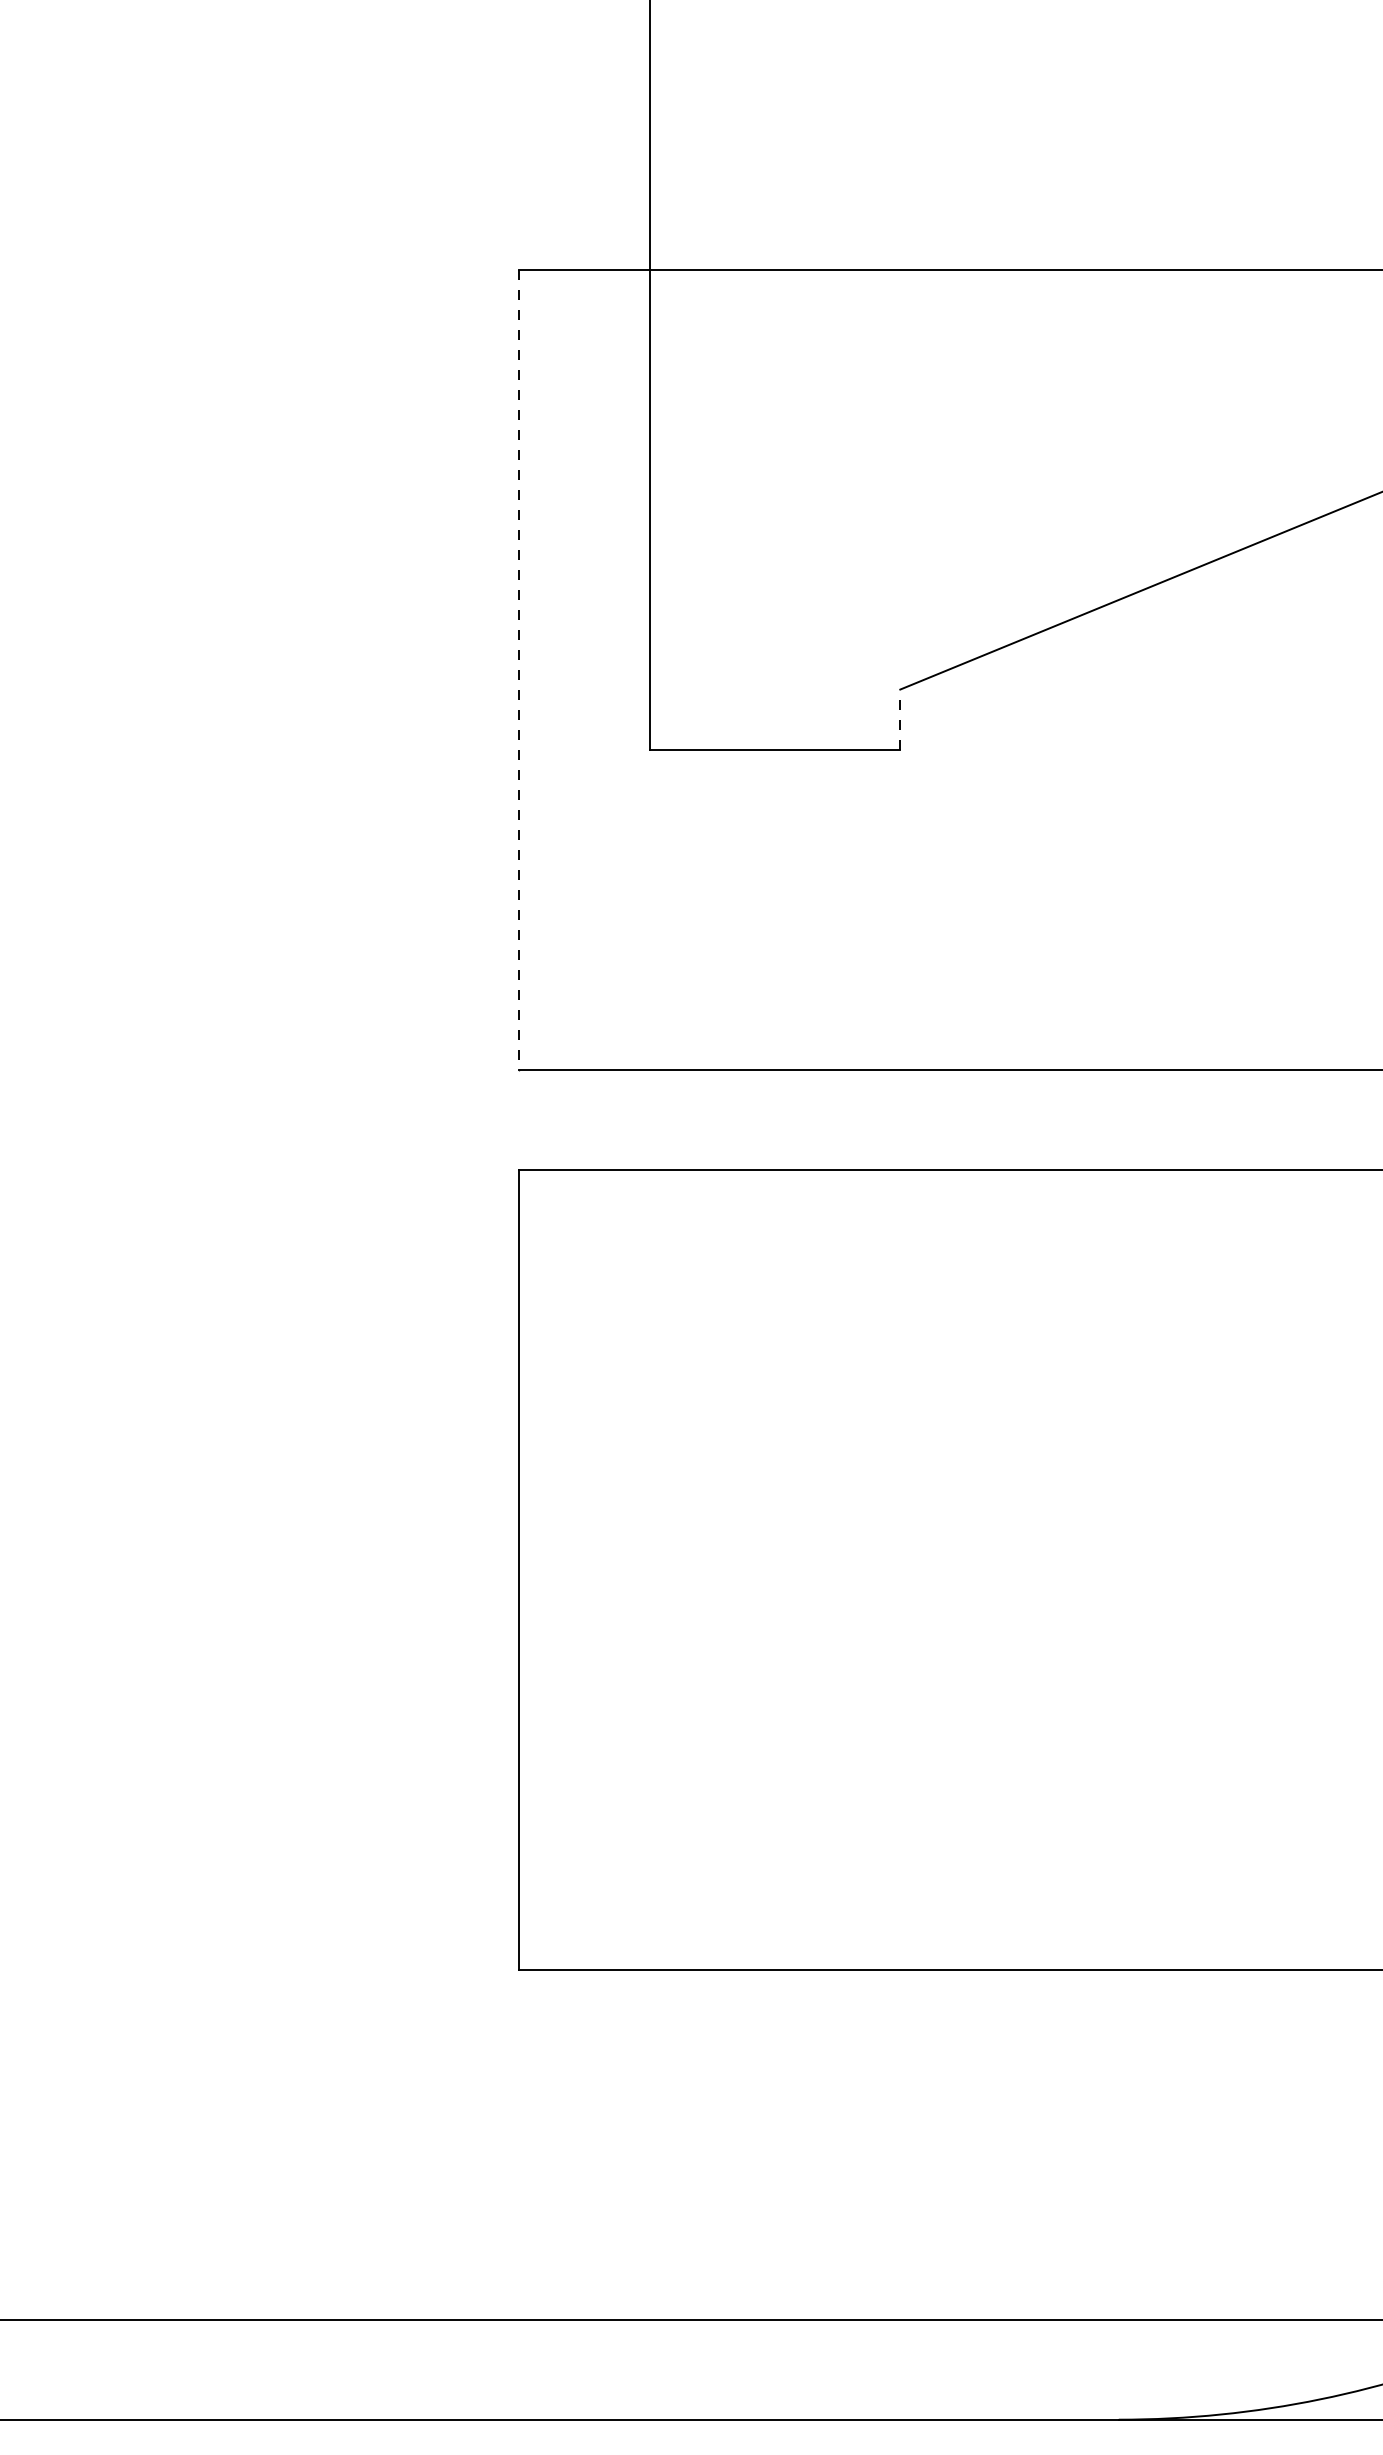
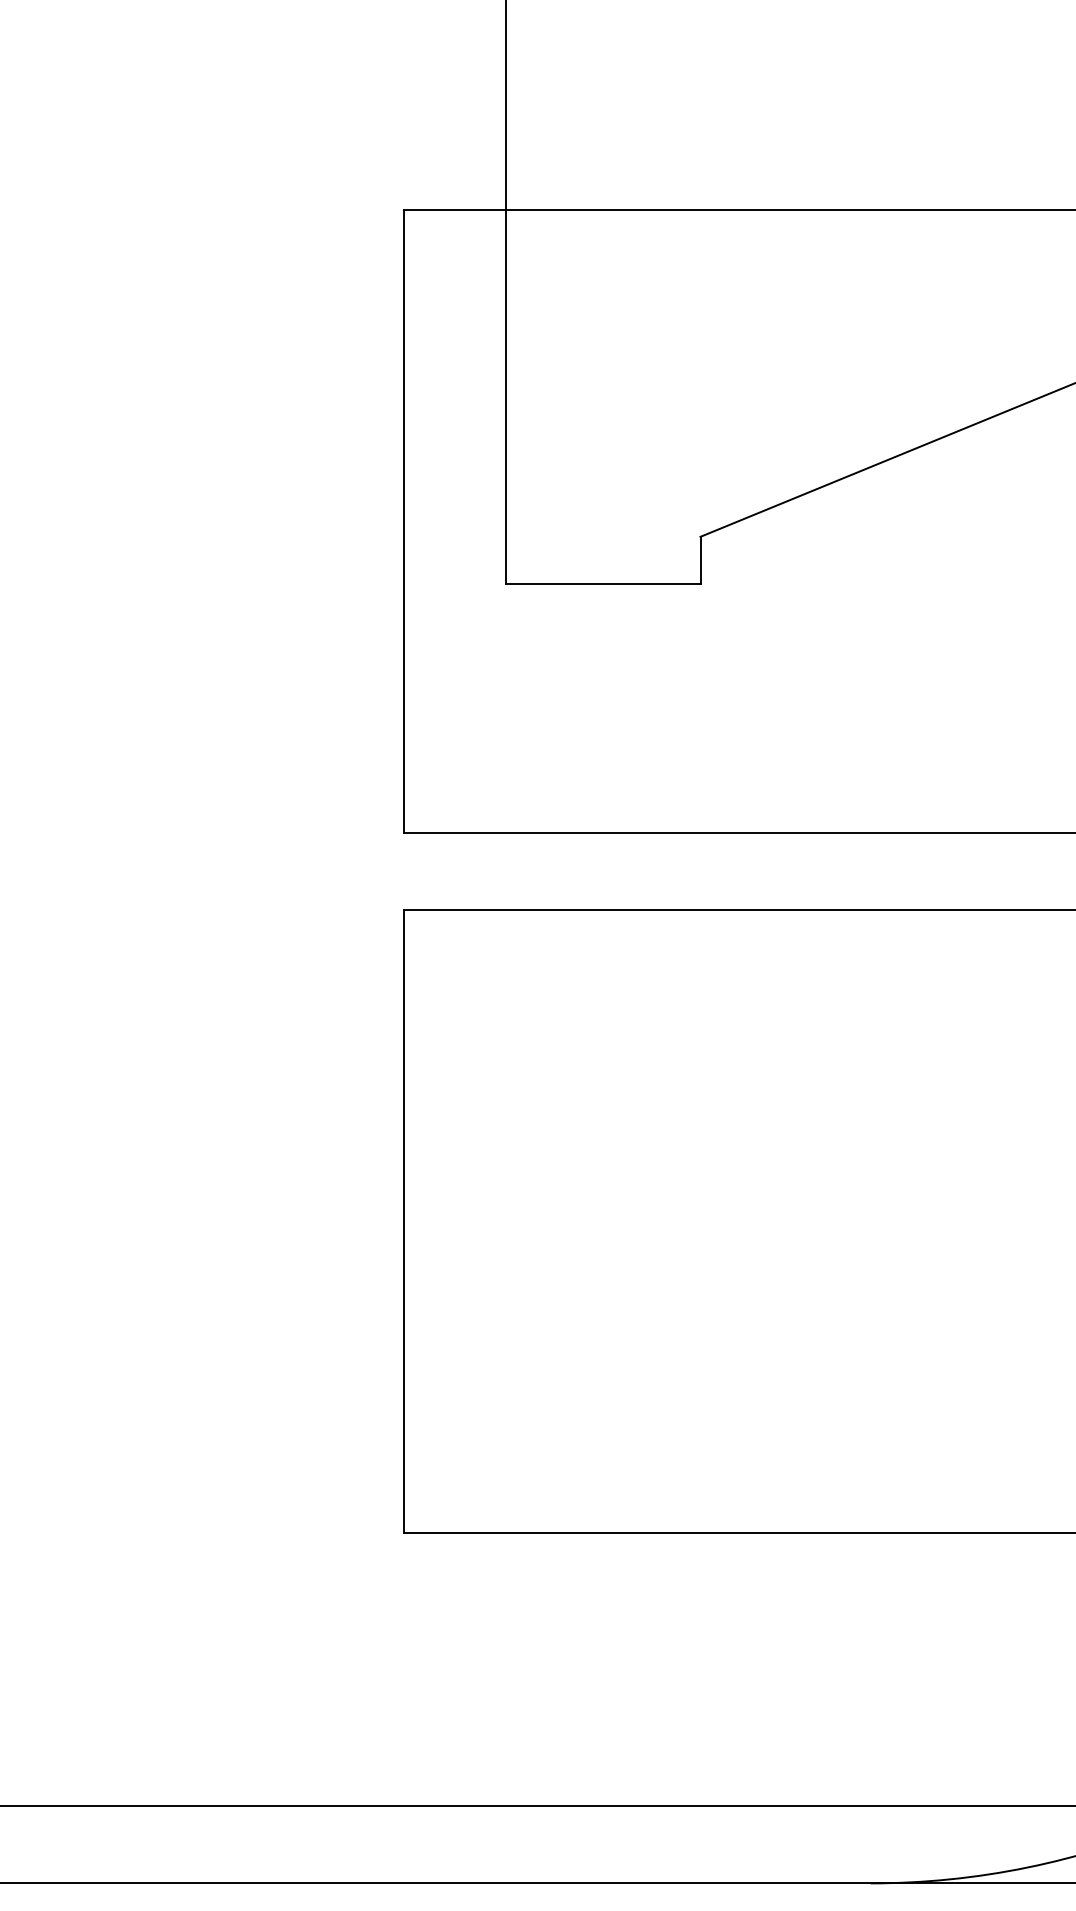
line: (518, 670) -> (403, 521), dashed -> solid
line: (900, 719) -> (700, 560), dashed -> solid

